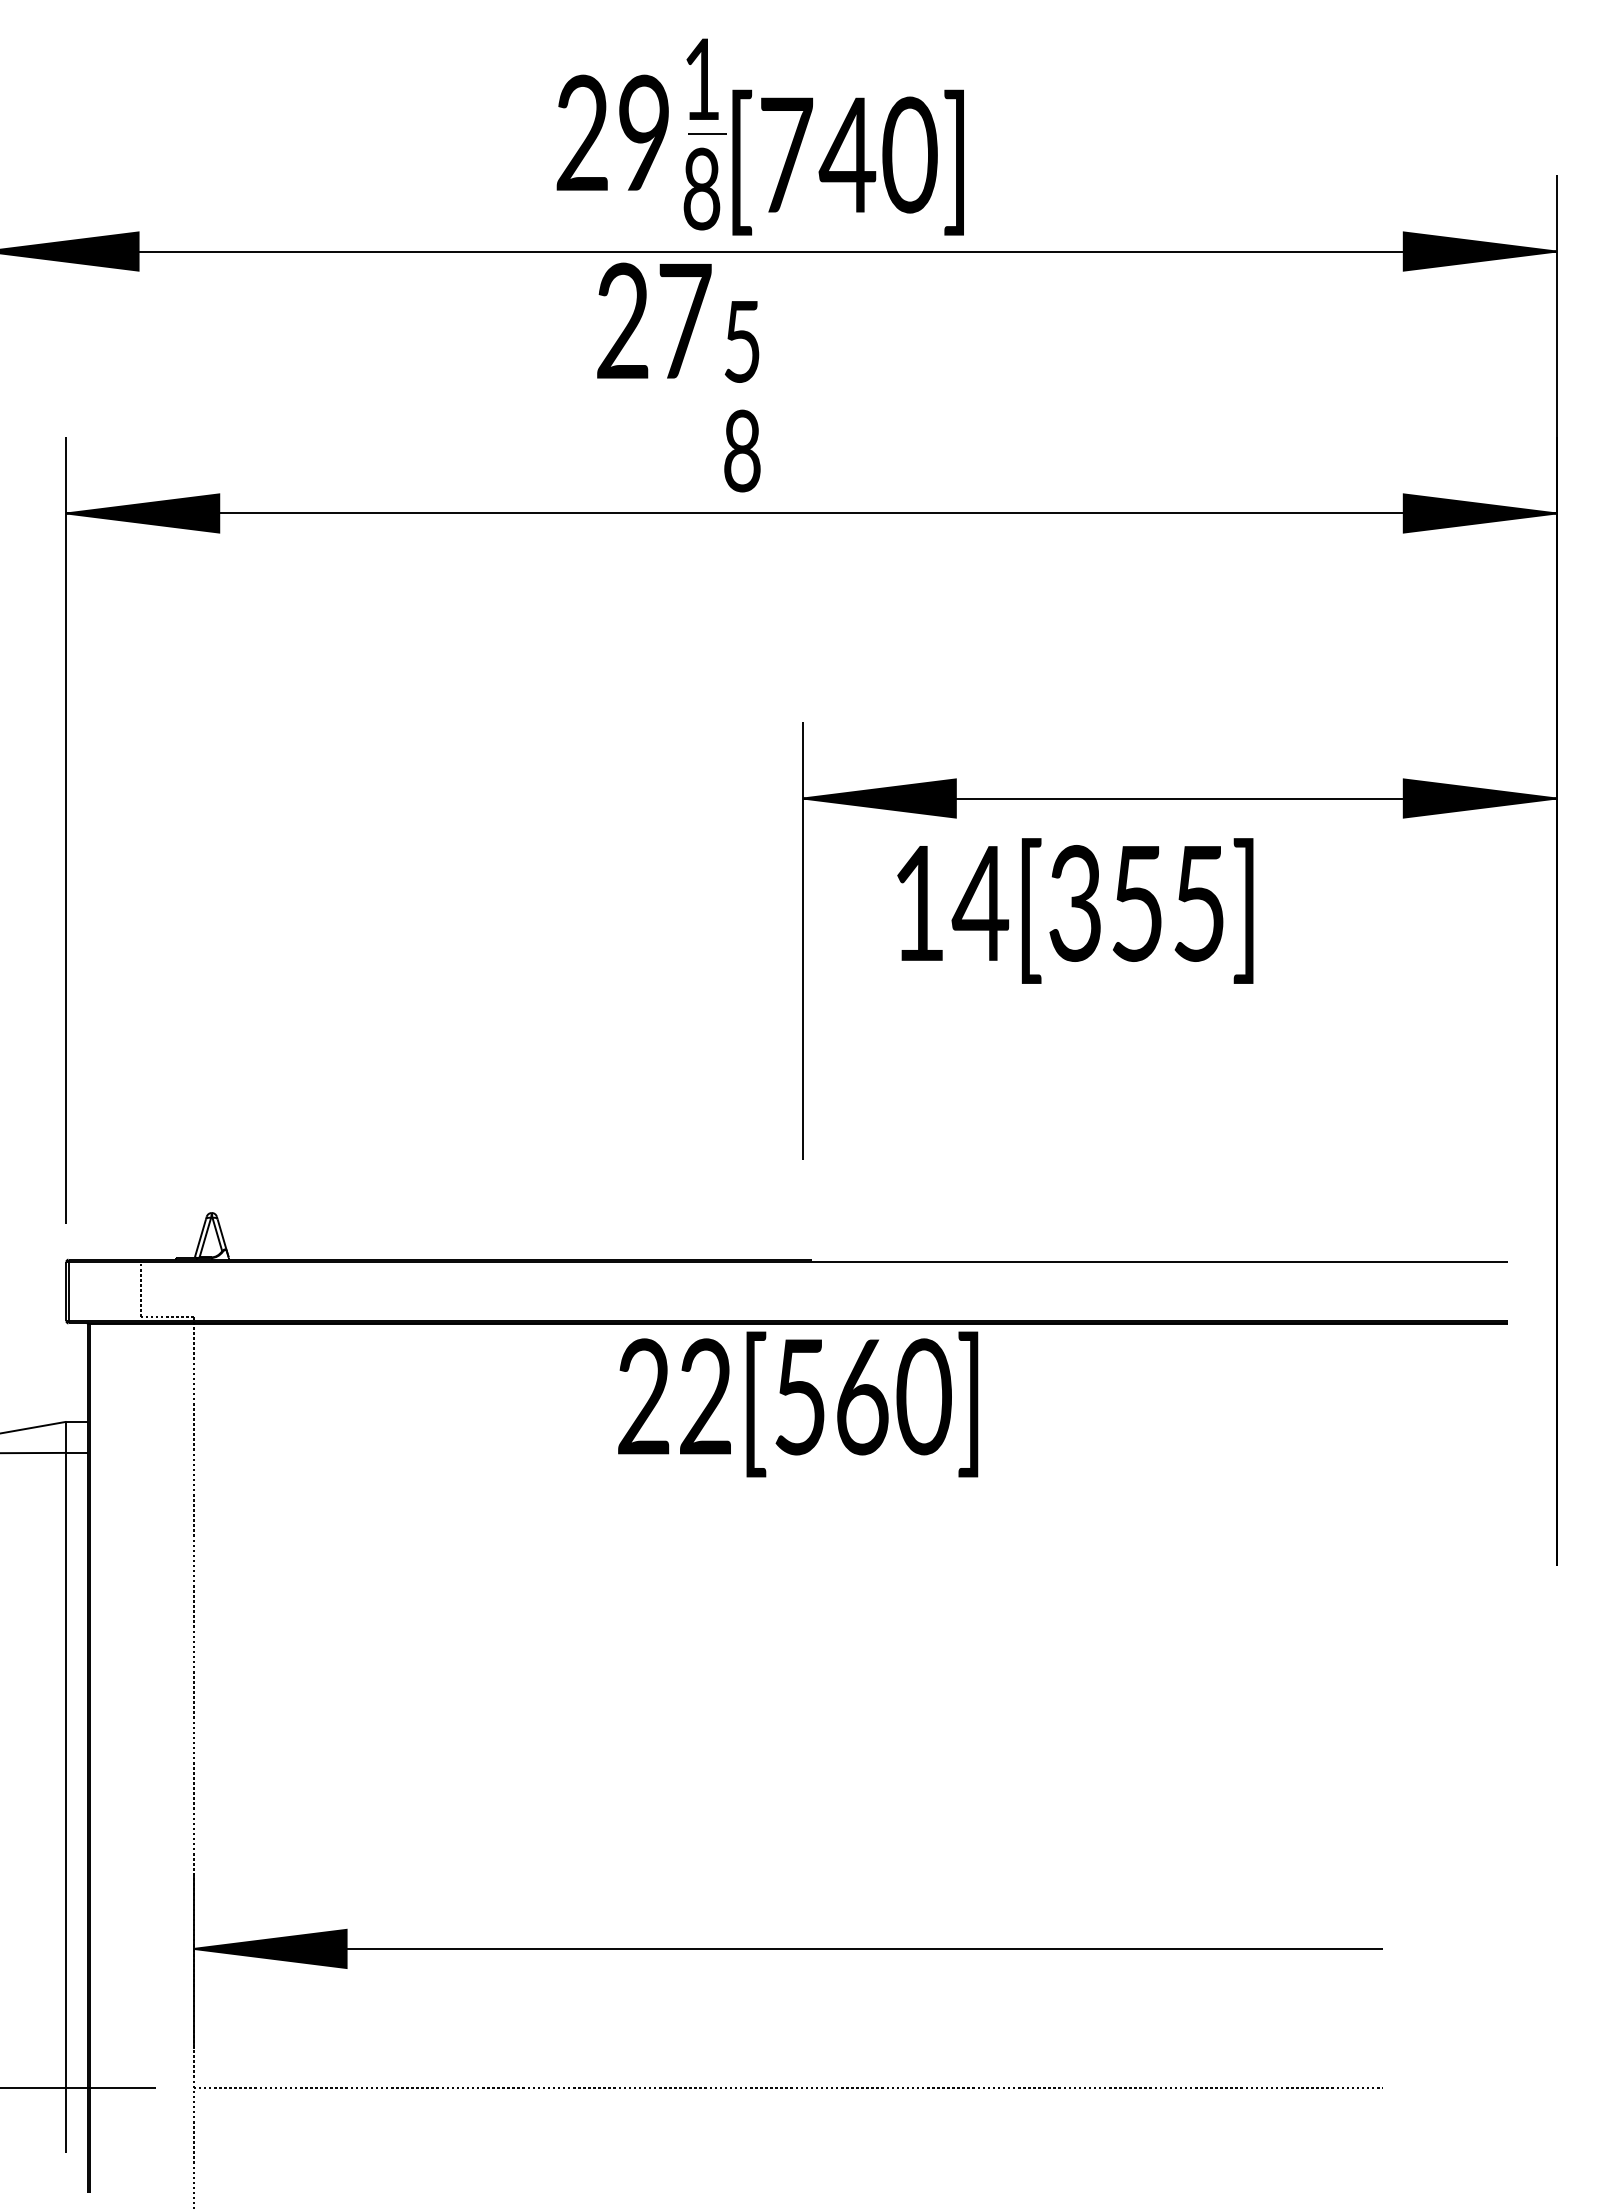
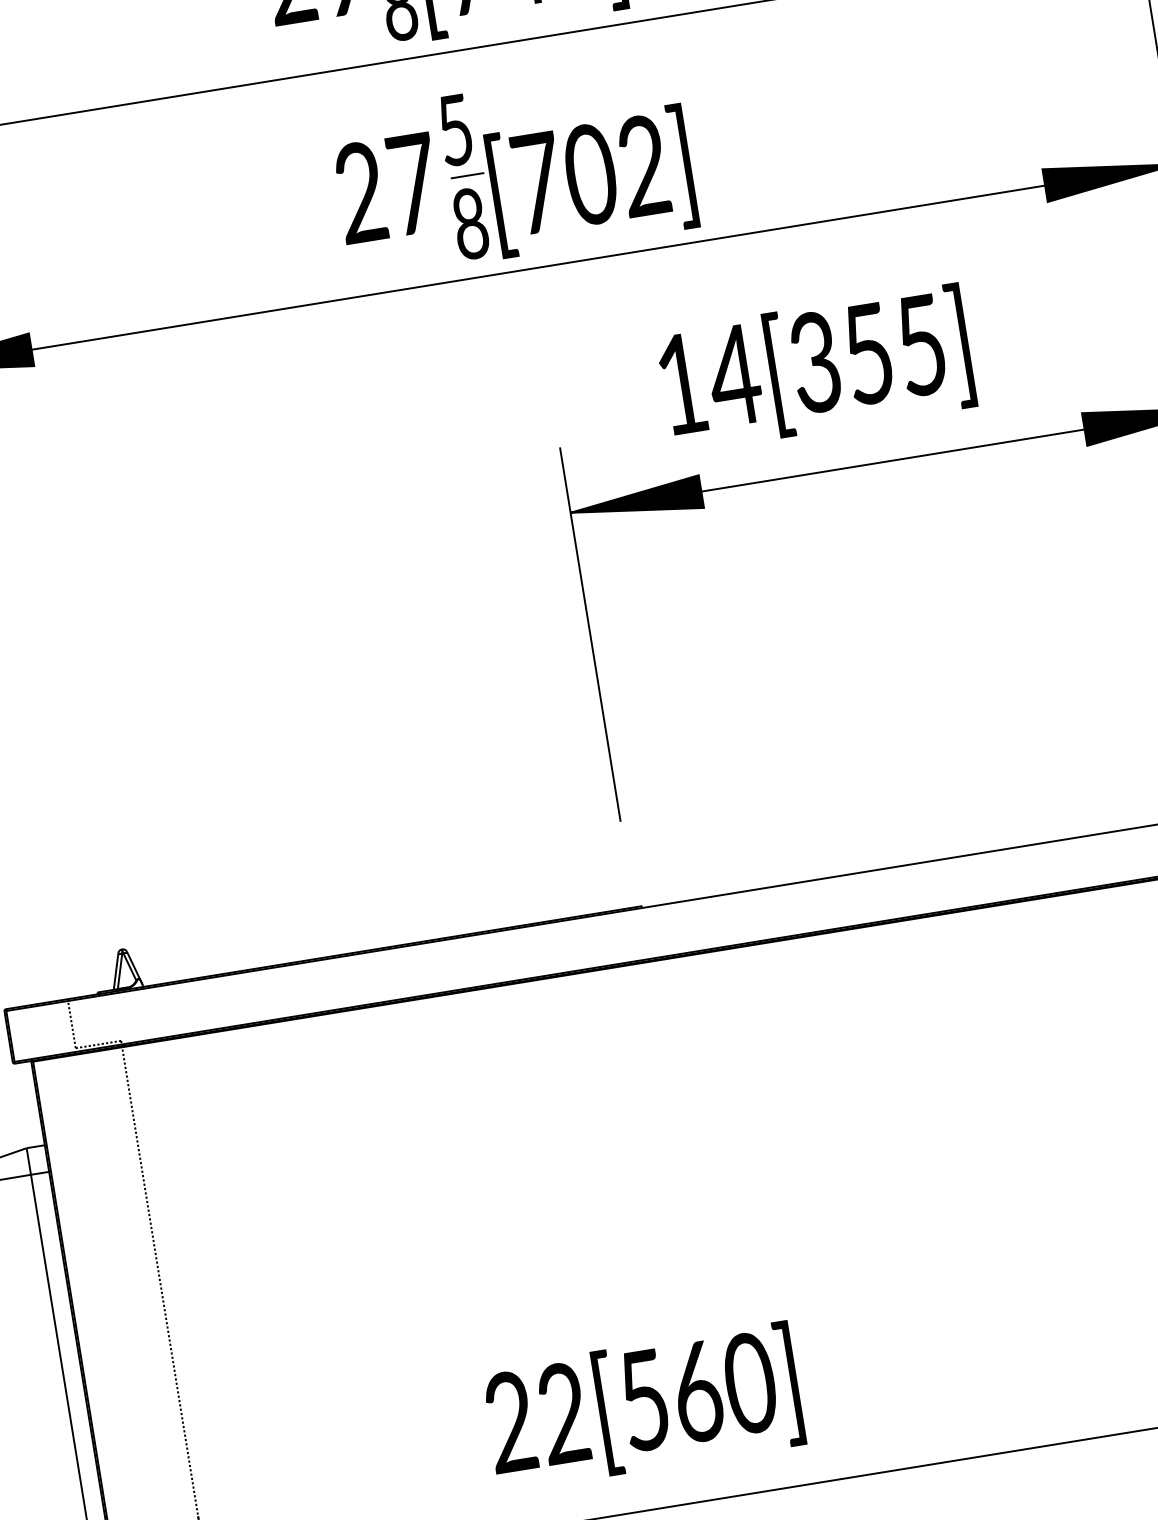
text: (654, 320) -> (387, 187), moved
part: (866, 424) -> (573, 183), added
text: (1075, 910) -> (816, 368), moved
text: (798, 1404) -> (643, 1407), moved

